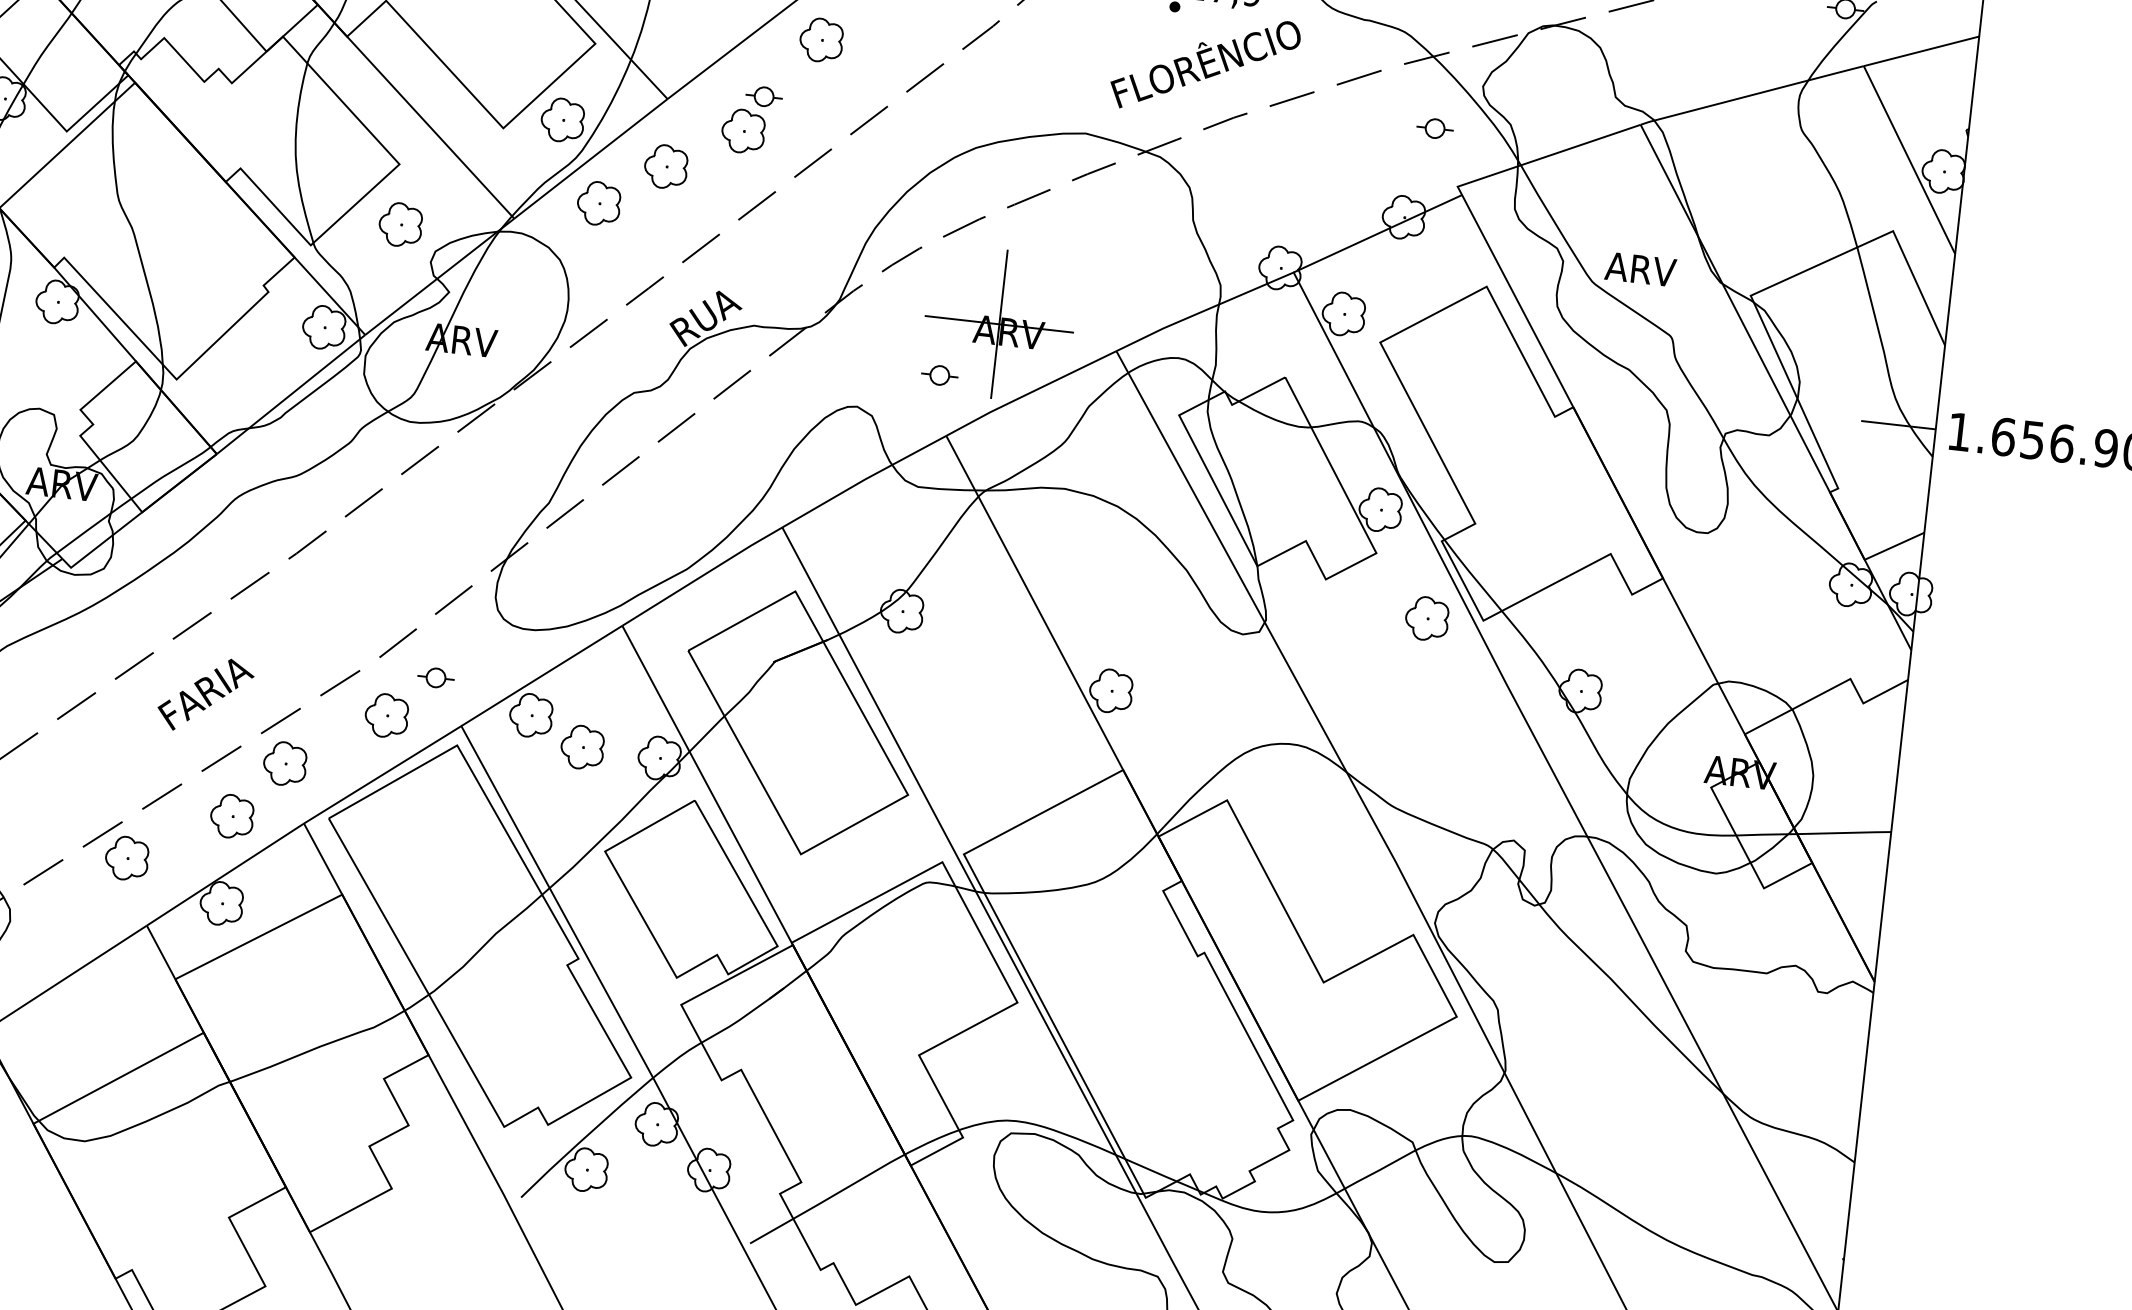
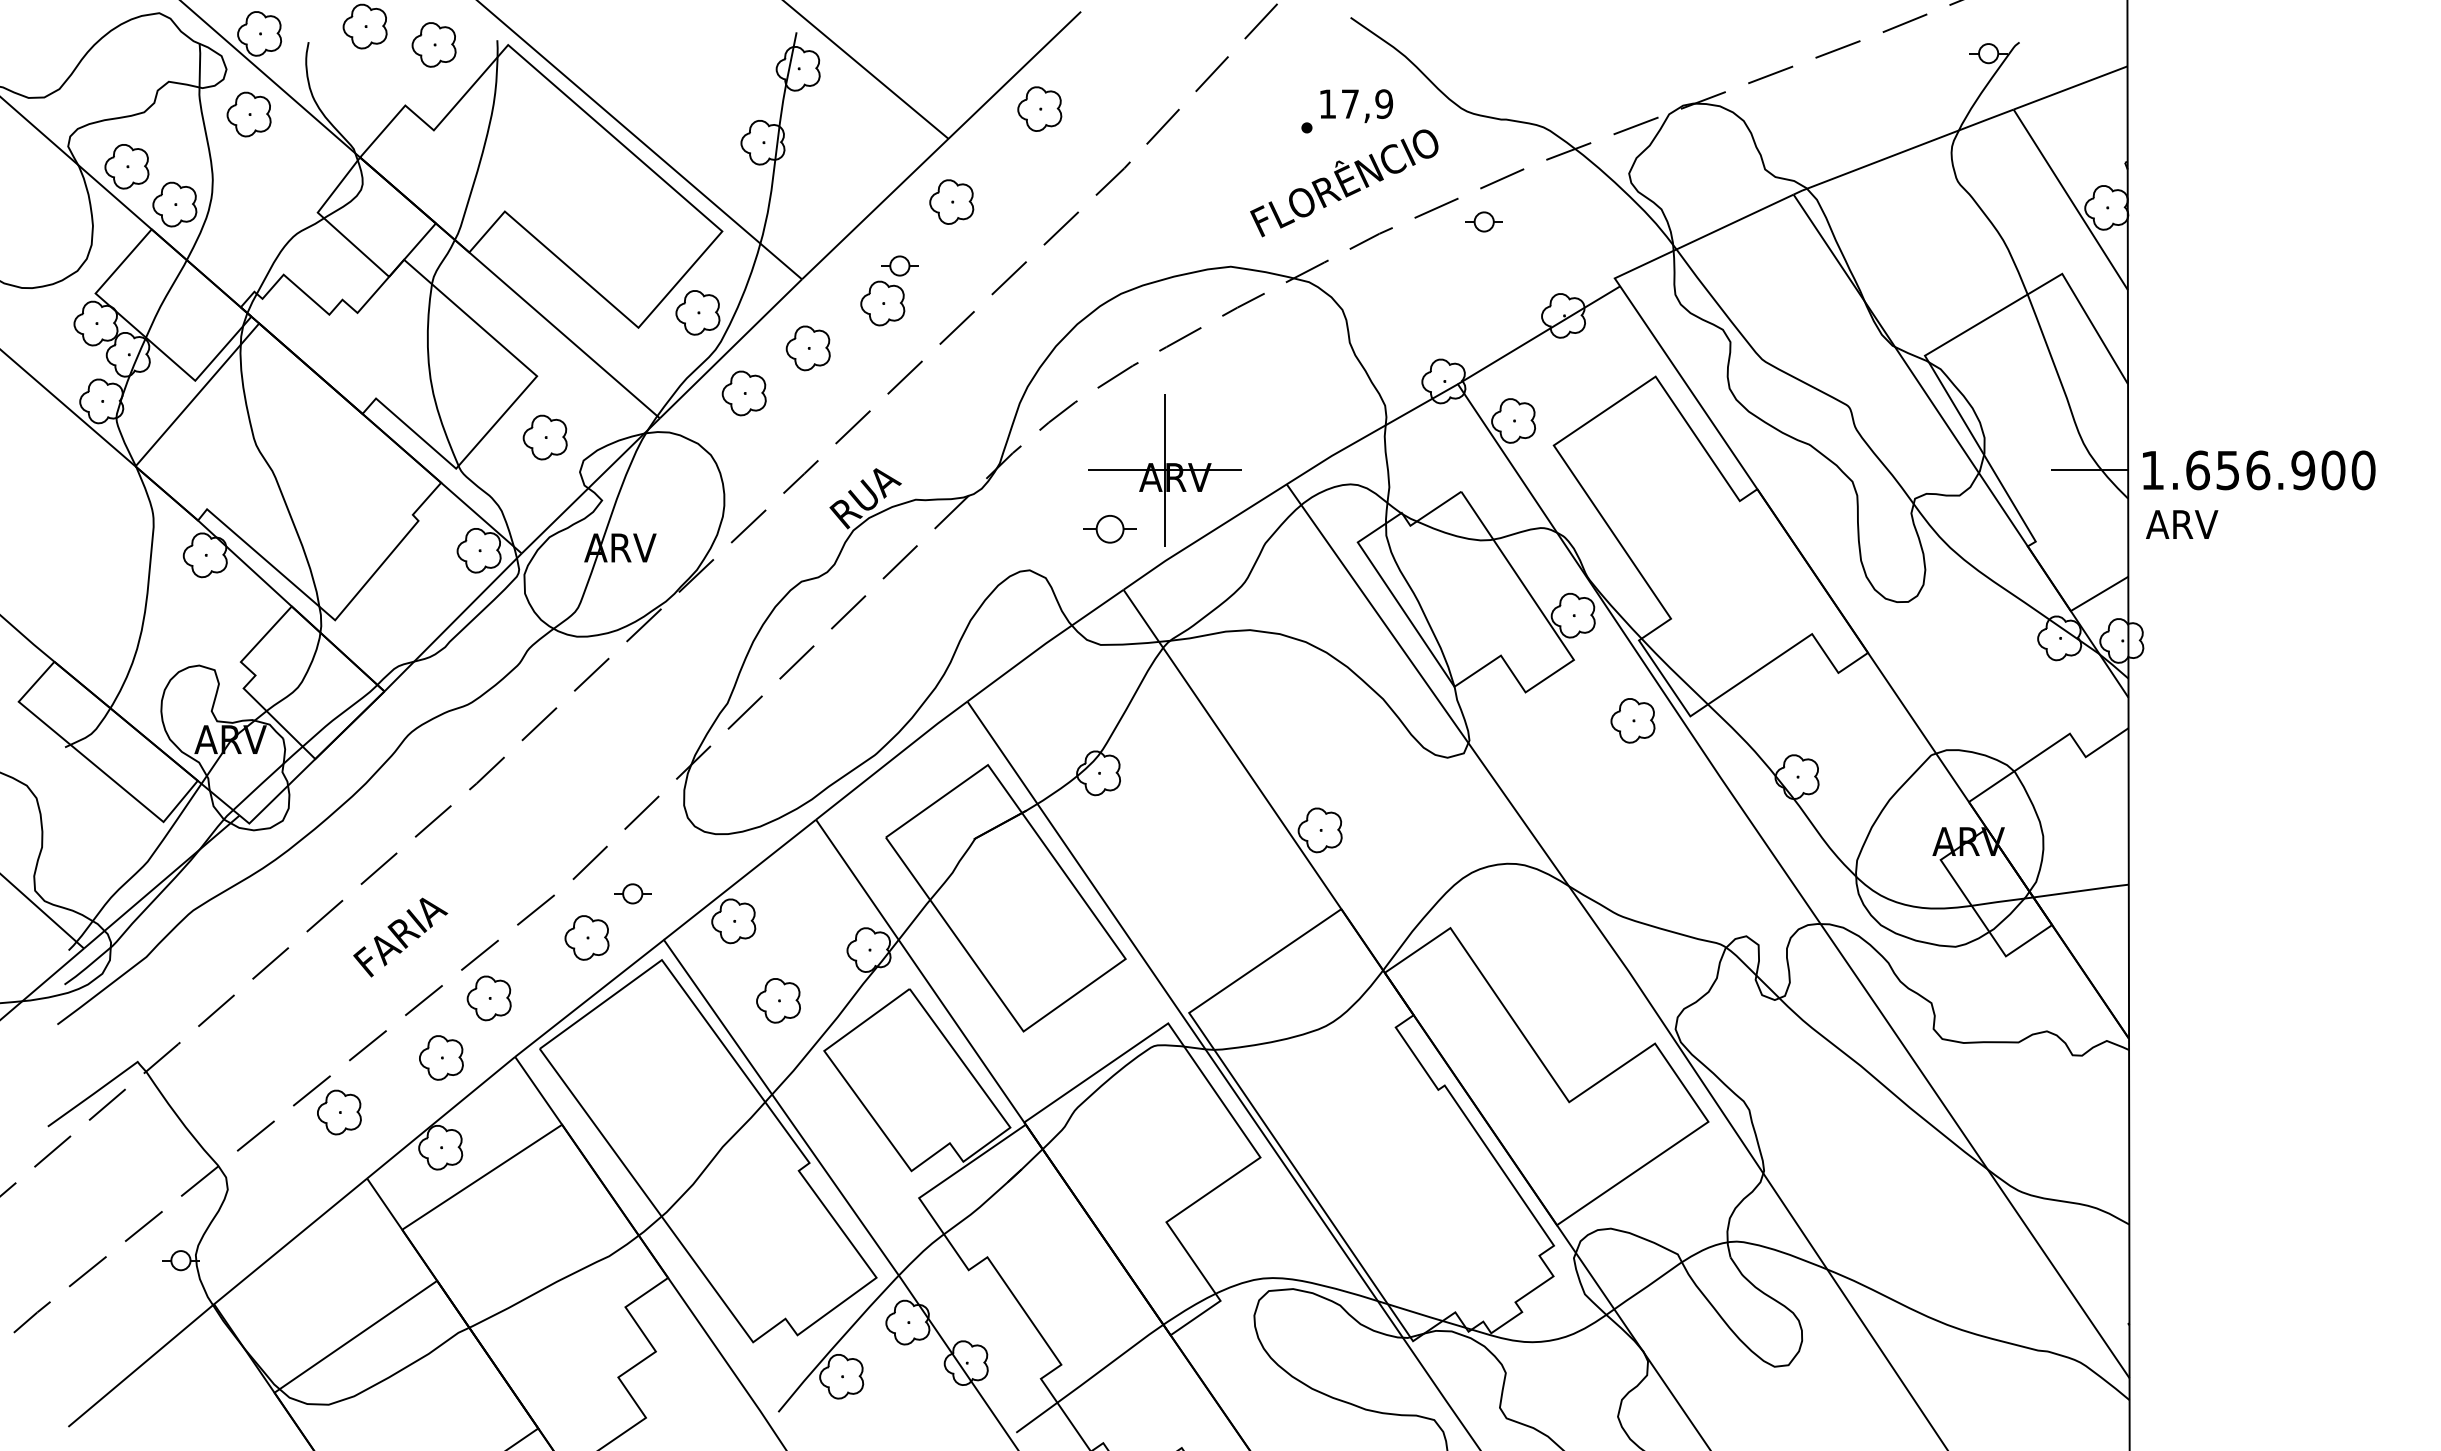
part: (1434, 128) -> (1483, 221), moved
text: (1641, 269) -> (2182, 524), moved
part: (939, 374) -> (1109, 528), size x1.4
part: (582, 747) -> (778, 1000), moved

